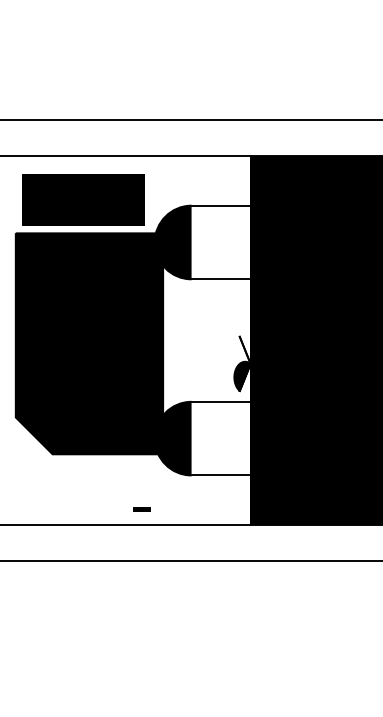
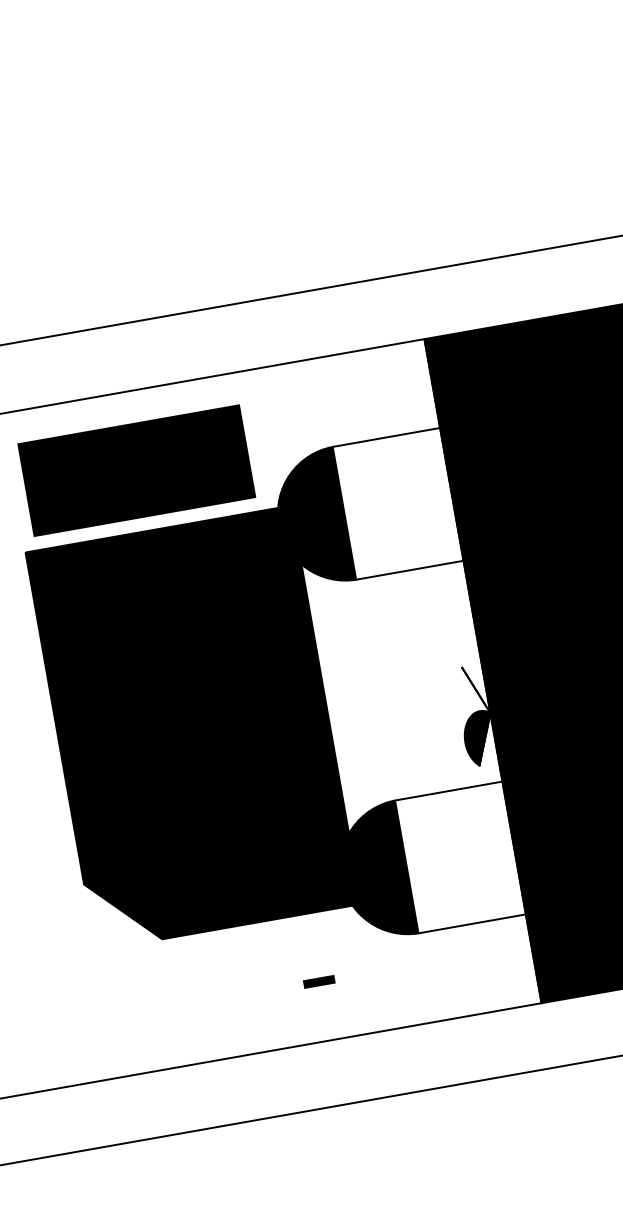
text: (141, 509) -> (318, 982), moved

